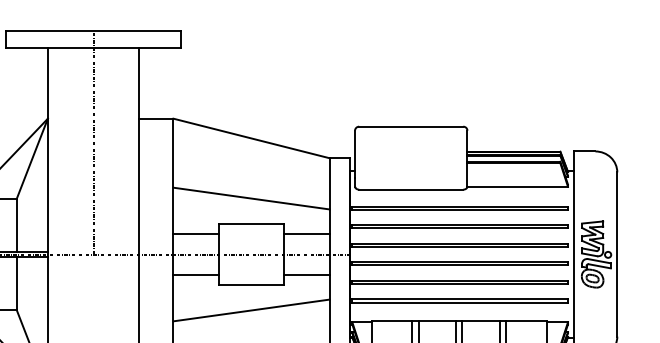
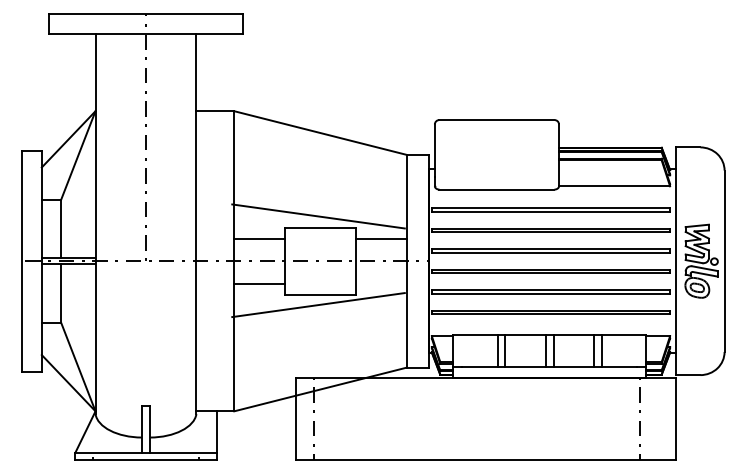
line: (251, 198) -> (318, 216), moved
line: (306, 274) -> (381, 283), removed
line: (251, 310) -> (318, 305), moved

